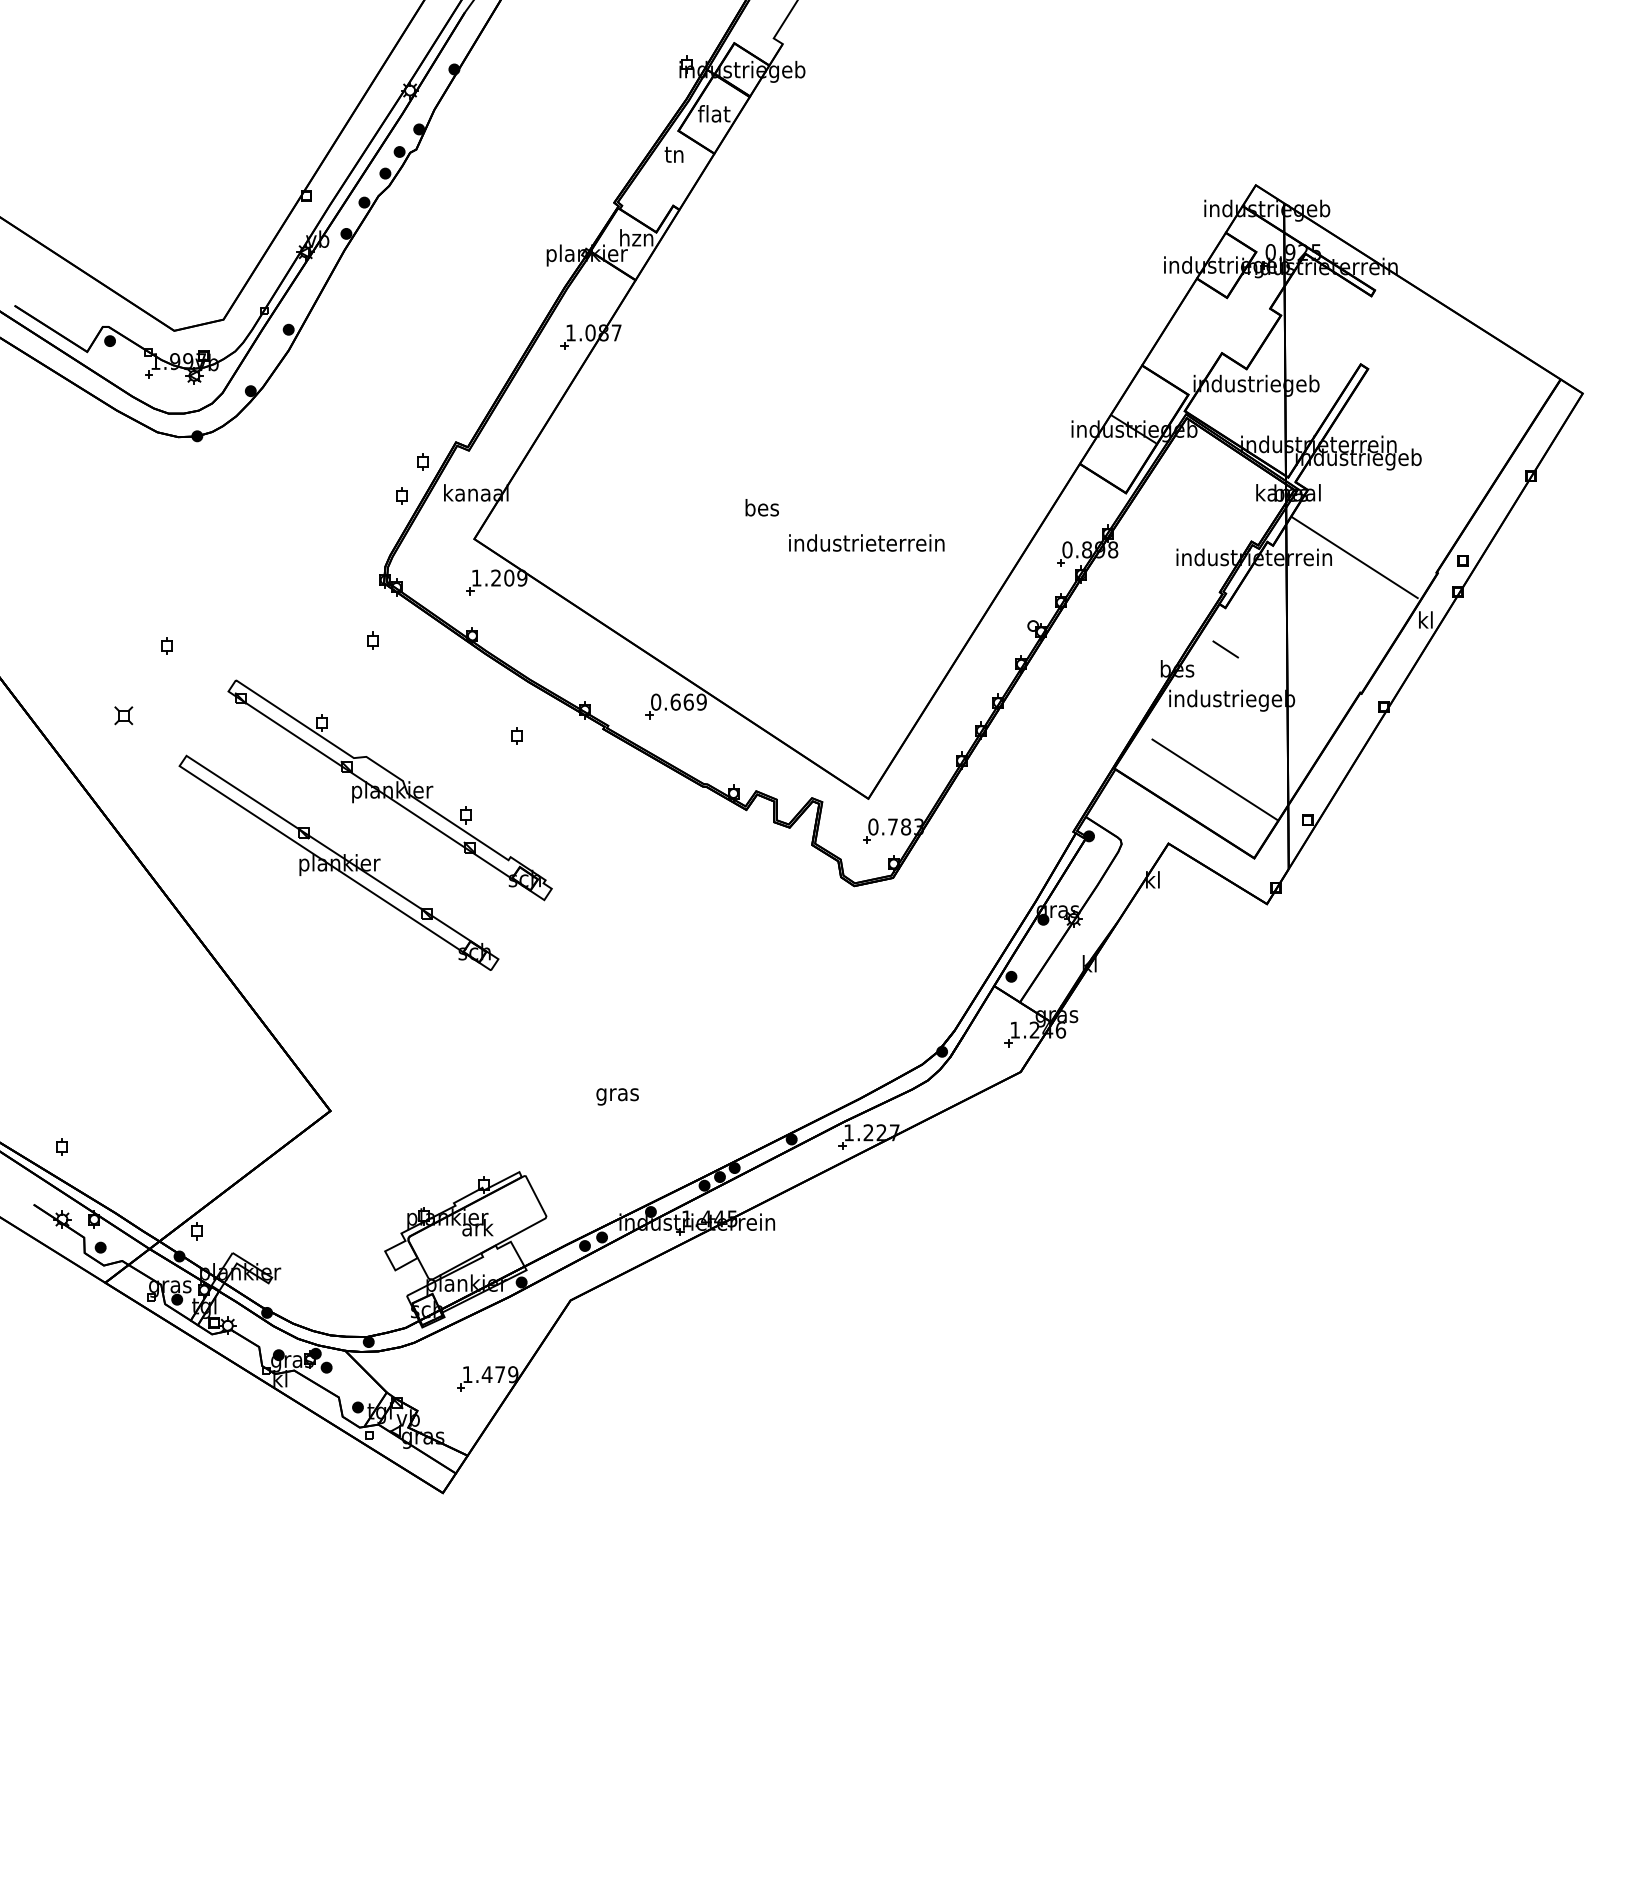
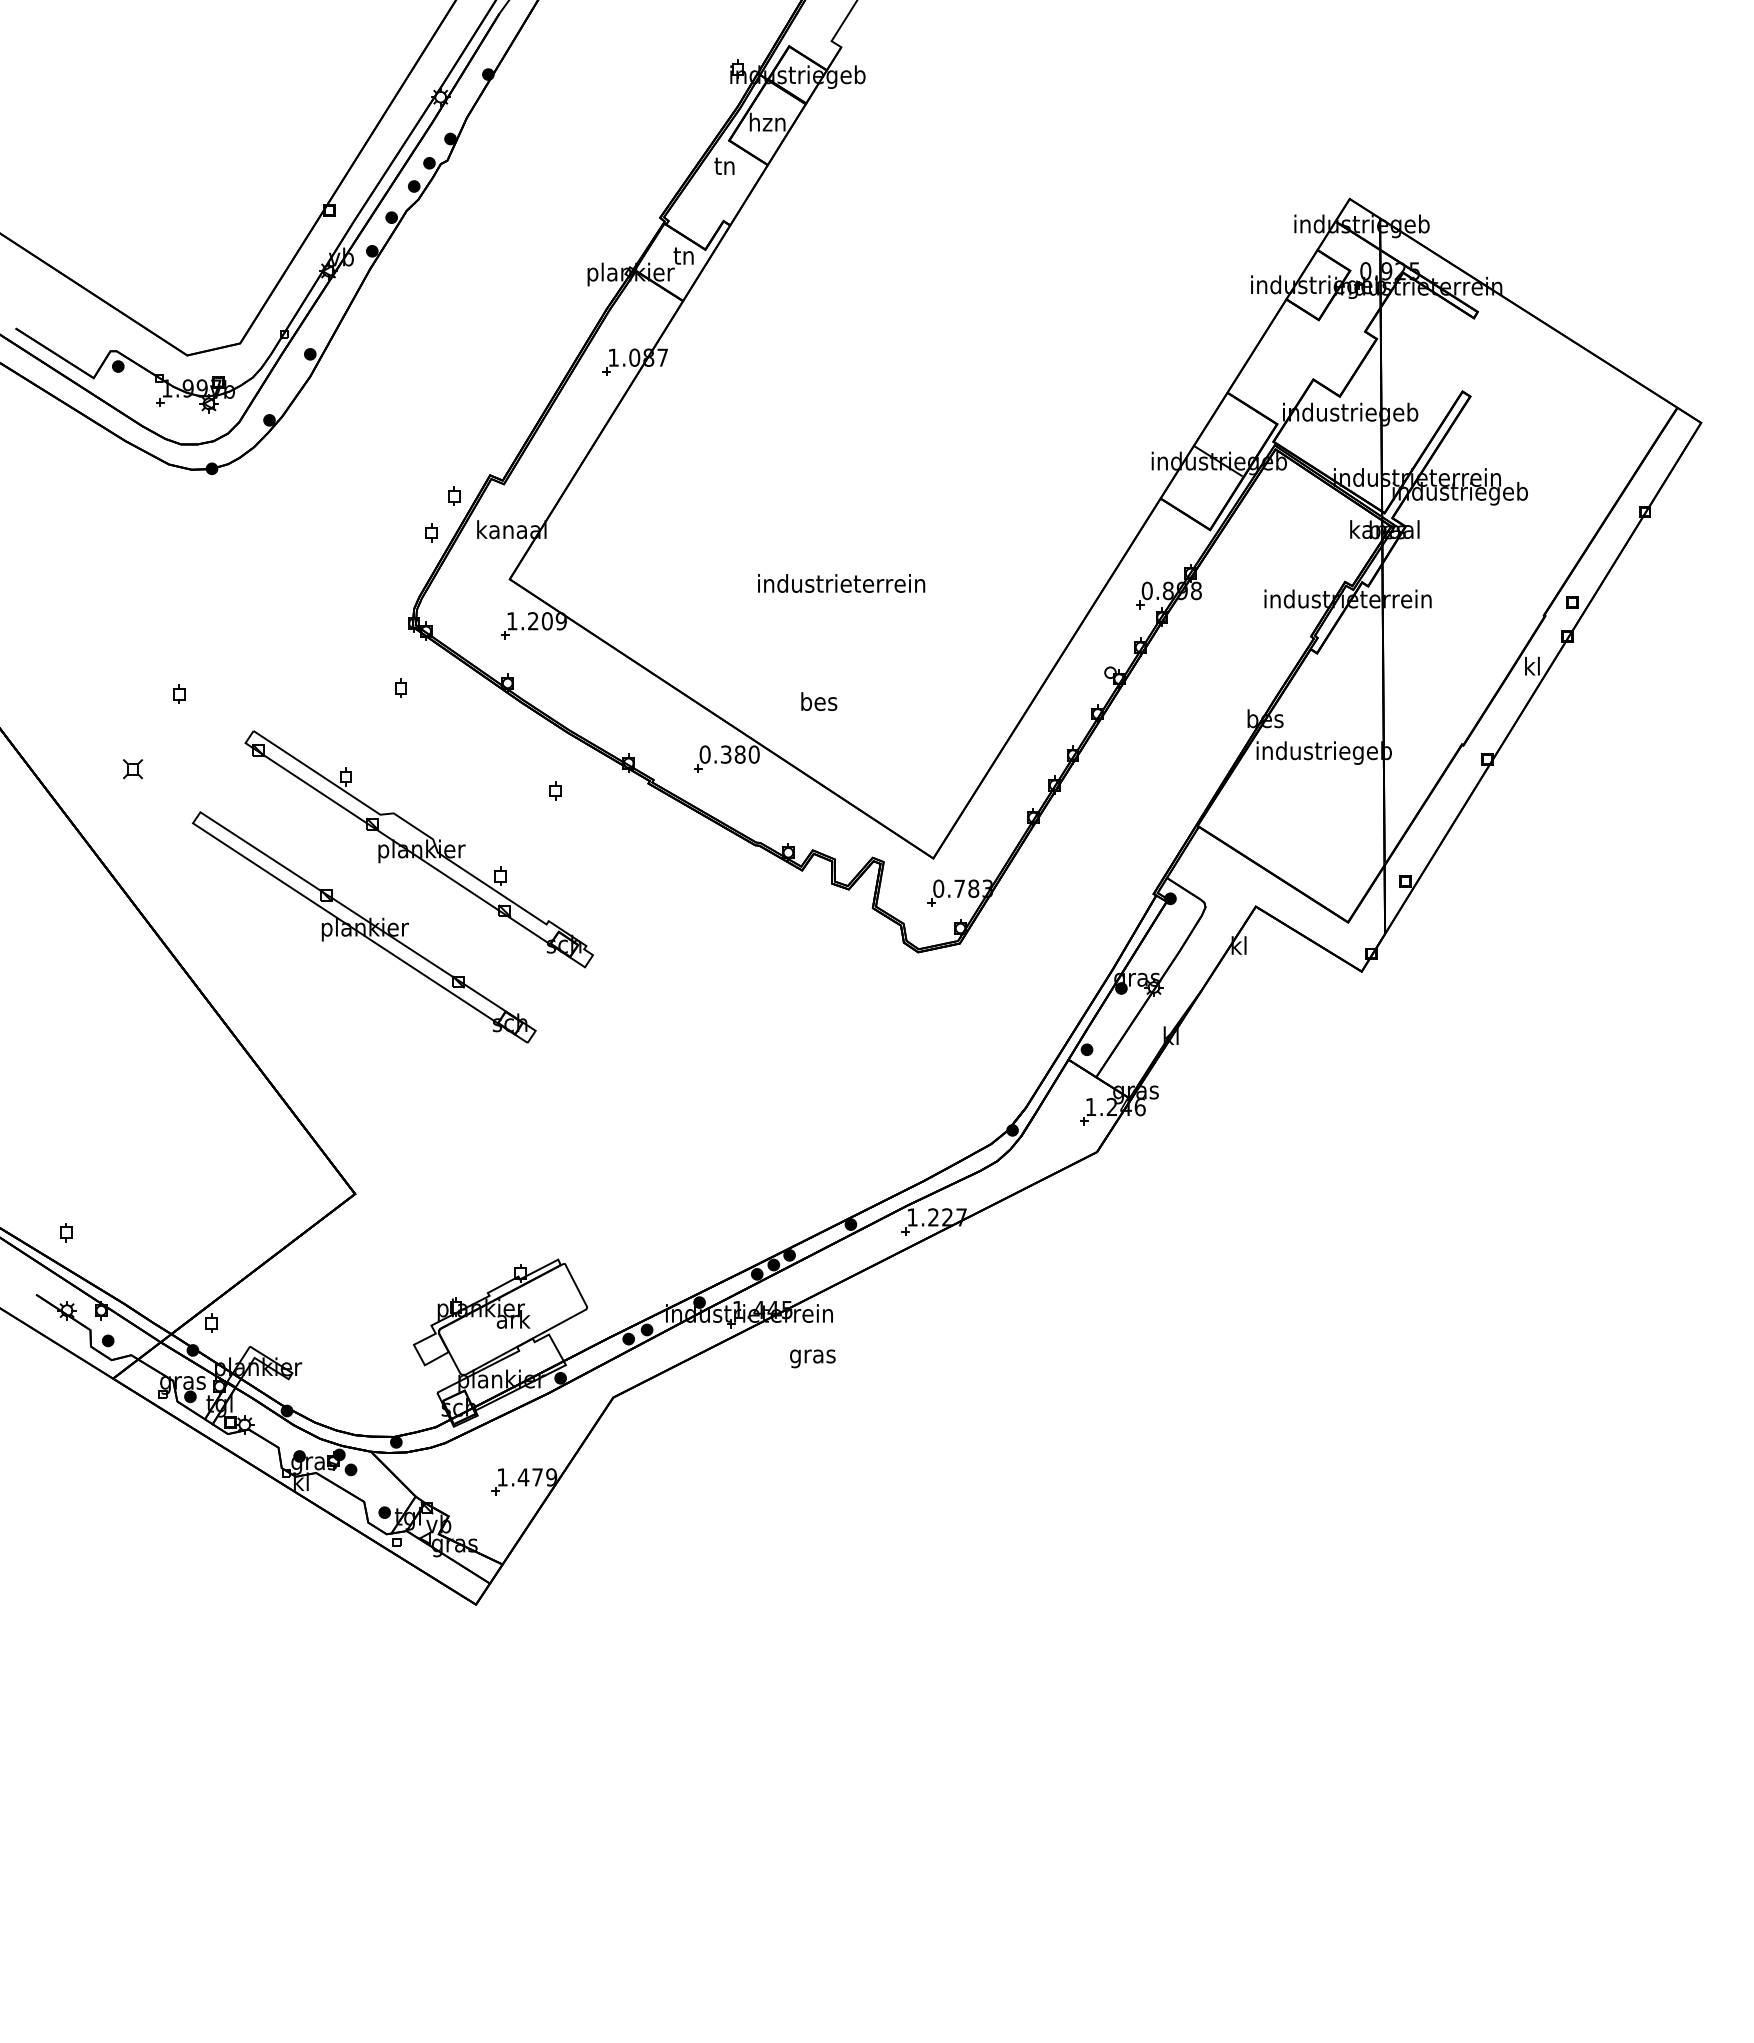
text: (714, 113) -> (767, 121), flat -> hzn
text: (636, 237) -> (684, 255), hzn -> tn
text: (762, 507) -> (819, 701), moved
text: (866, 542) -> (841, 583), moved
line: (1354, 556) -> (1455, 598), removed
line: (1225, 649) -> (1317, 697), removed
text: (688, 702) -> (739, 754), 0.669 -> 0.380
line: (1214, 779) -> (1305, 837), removed
text: (617, 1096) -> (812, 1358), moved

